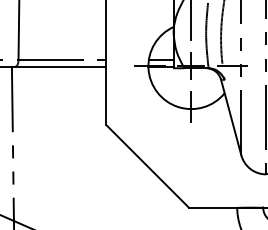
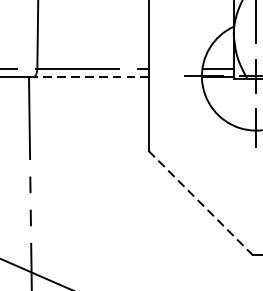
line: (59, 66) -> (89, 76), solid -> dashed
line: (147, 166) -> (200, 203), solid -> dashed

